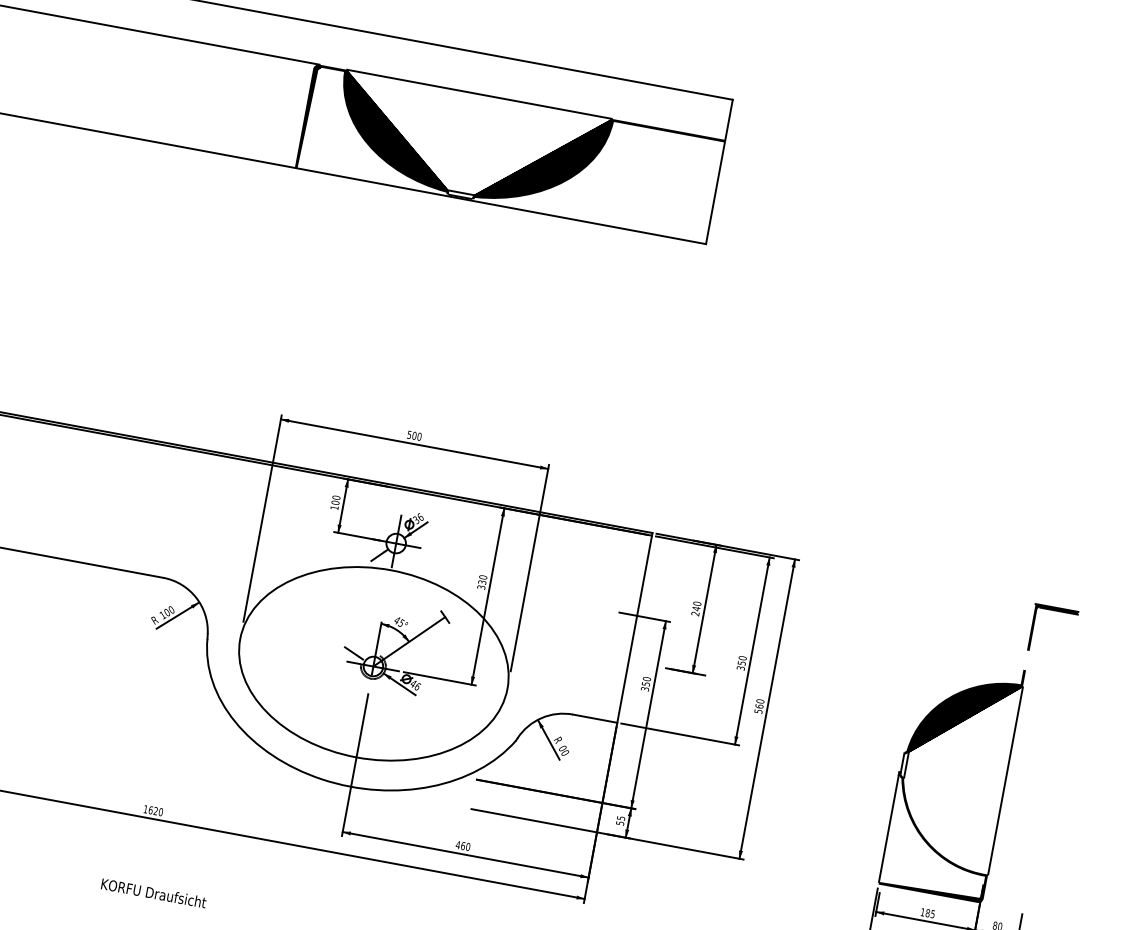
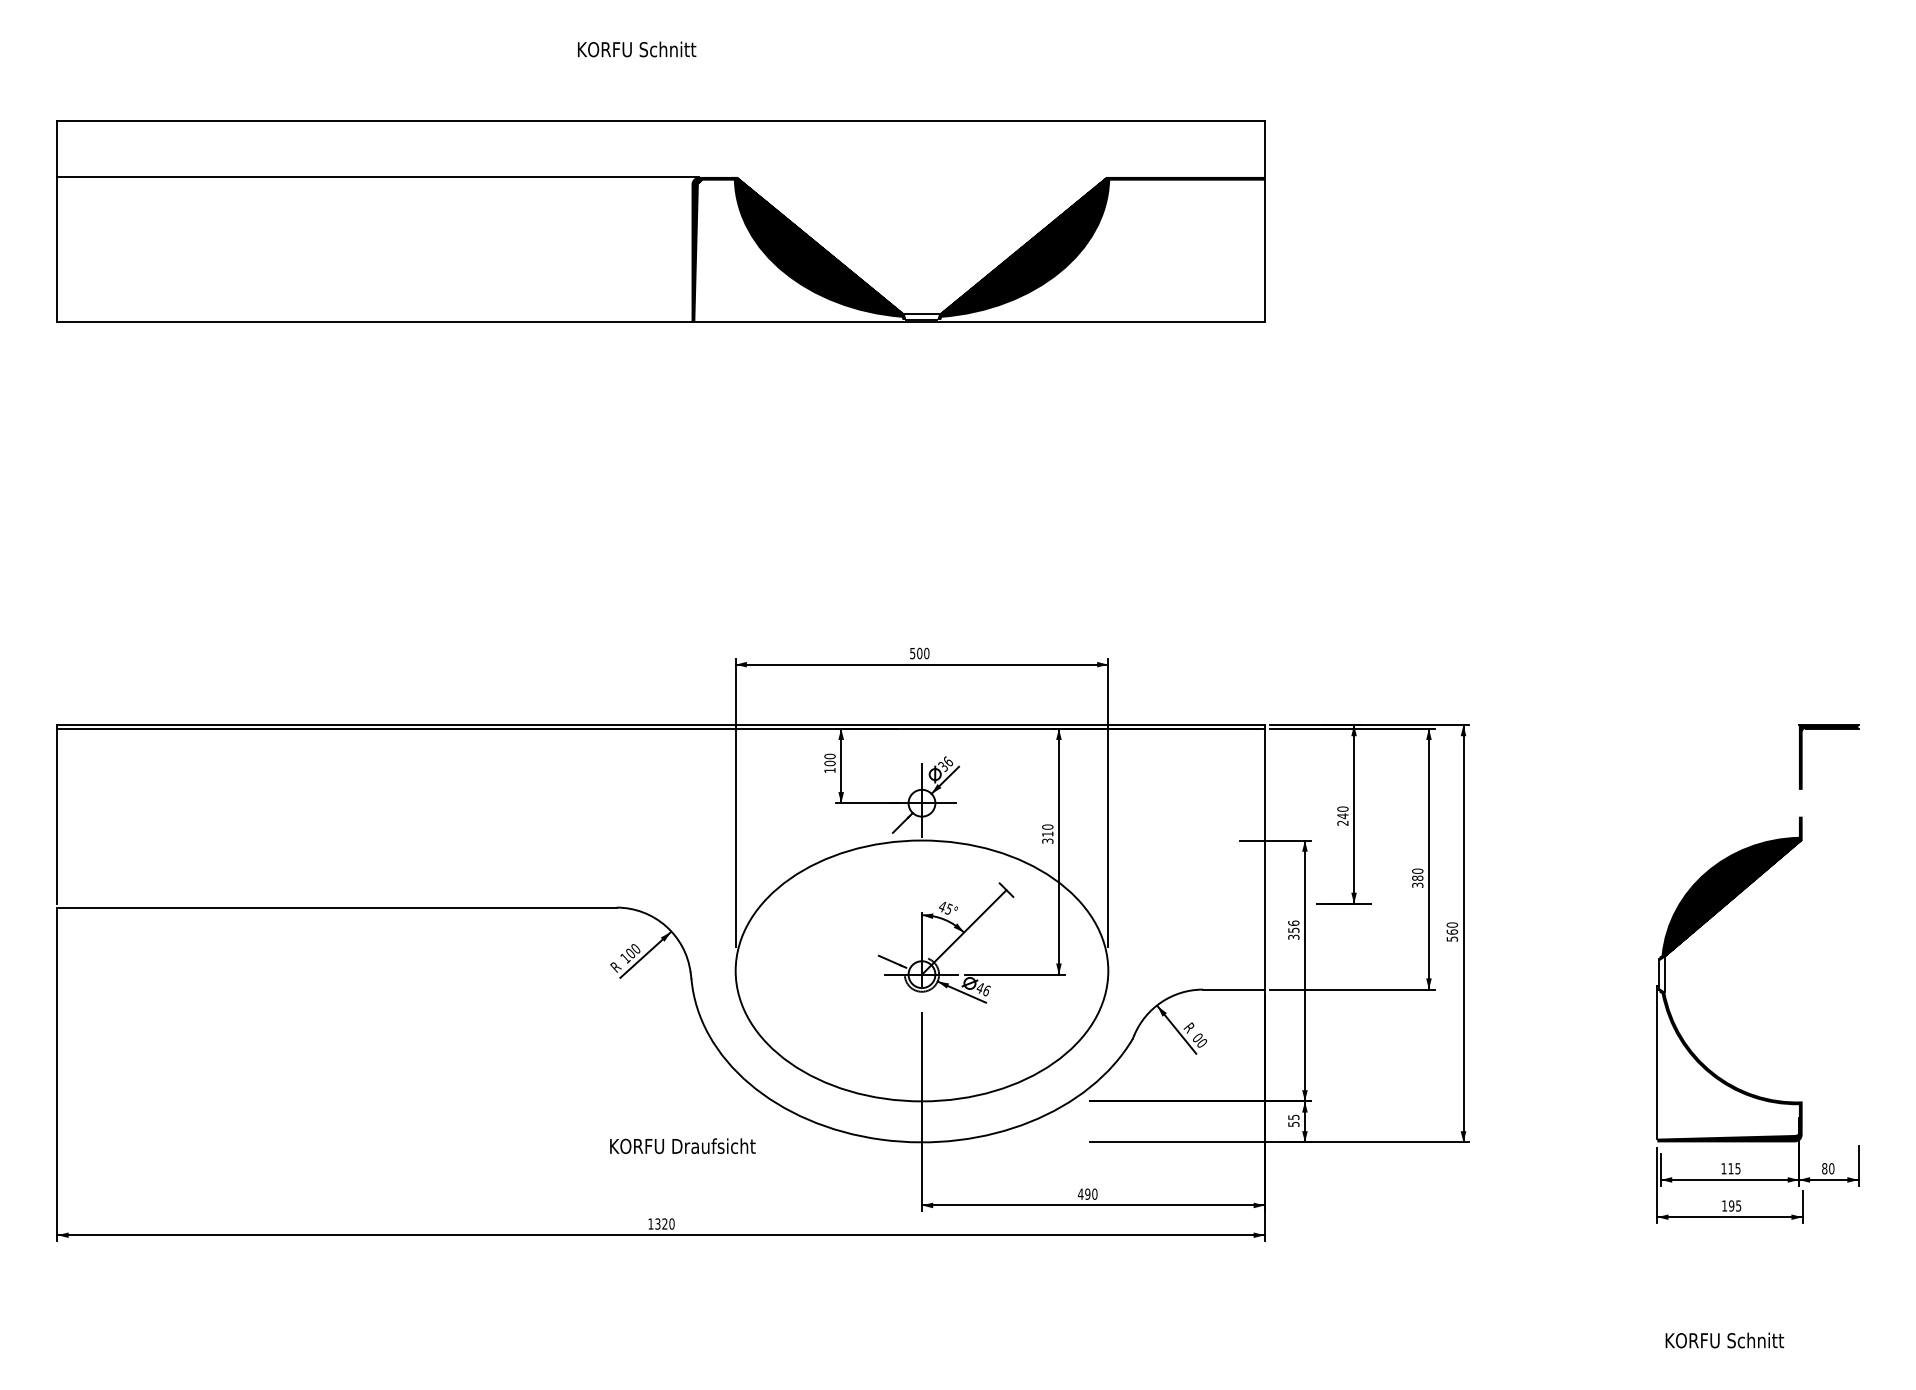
line: (479, 93) -> (921, 176), removed
text: (482, 581) -> (1047, 833), 330 -> 310
text: (741, 662) -> (1417, 877), 350 -> 380
text: (646, 678) -> (1293, 922), 350 -> 356
line: (1005, 780) -> (1802, 970), removed
text: (150, 809) -> (657, 1223), 1620 -> 1320
text: (463, 845) -> (1087, 1193), 460 -> 490
text: (153, 893) -> (682, 1146), moved
text: (927, 913) -> (1730, 1168), 185 -> 115

